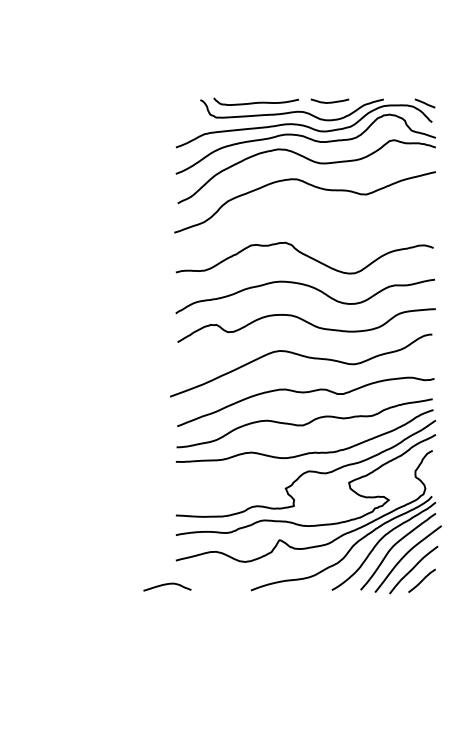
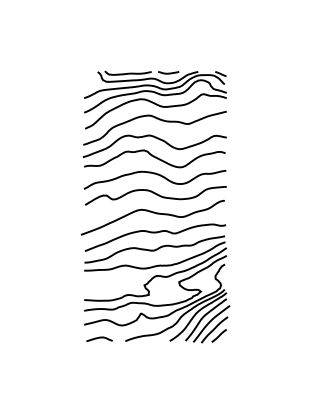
curve: (309, 222) -> (157, 139), added
curve: (167, 585) -> (99, 338), moved

